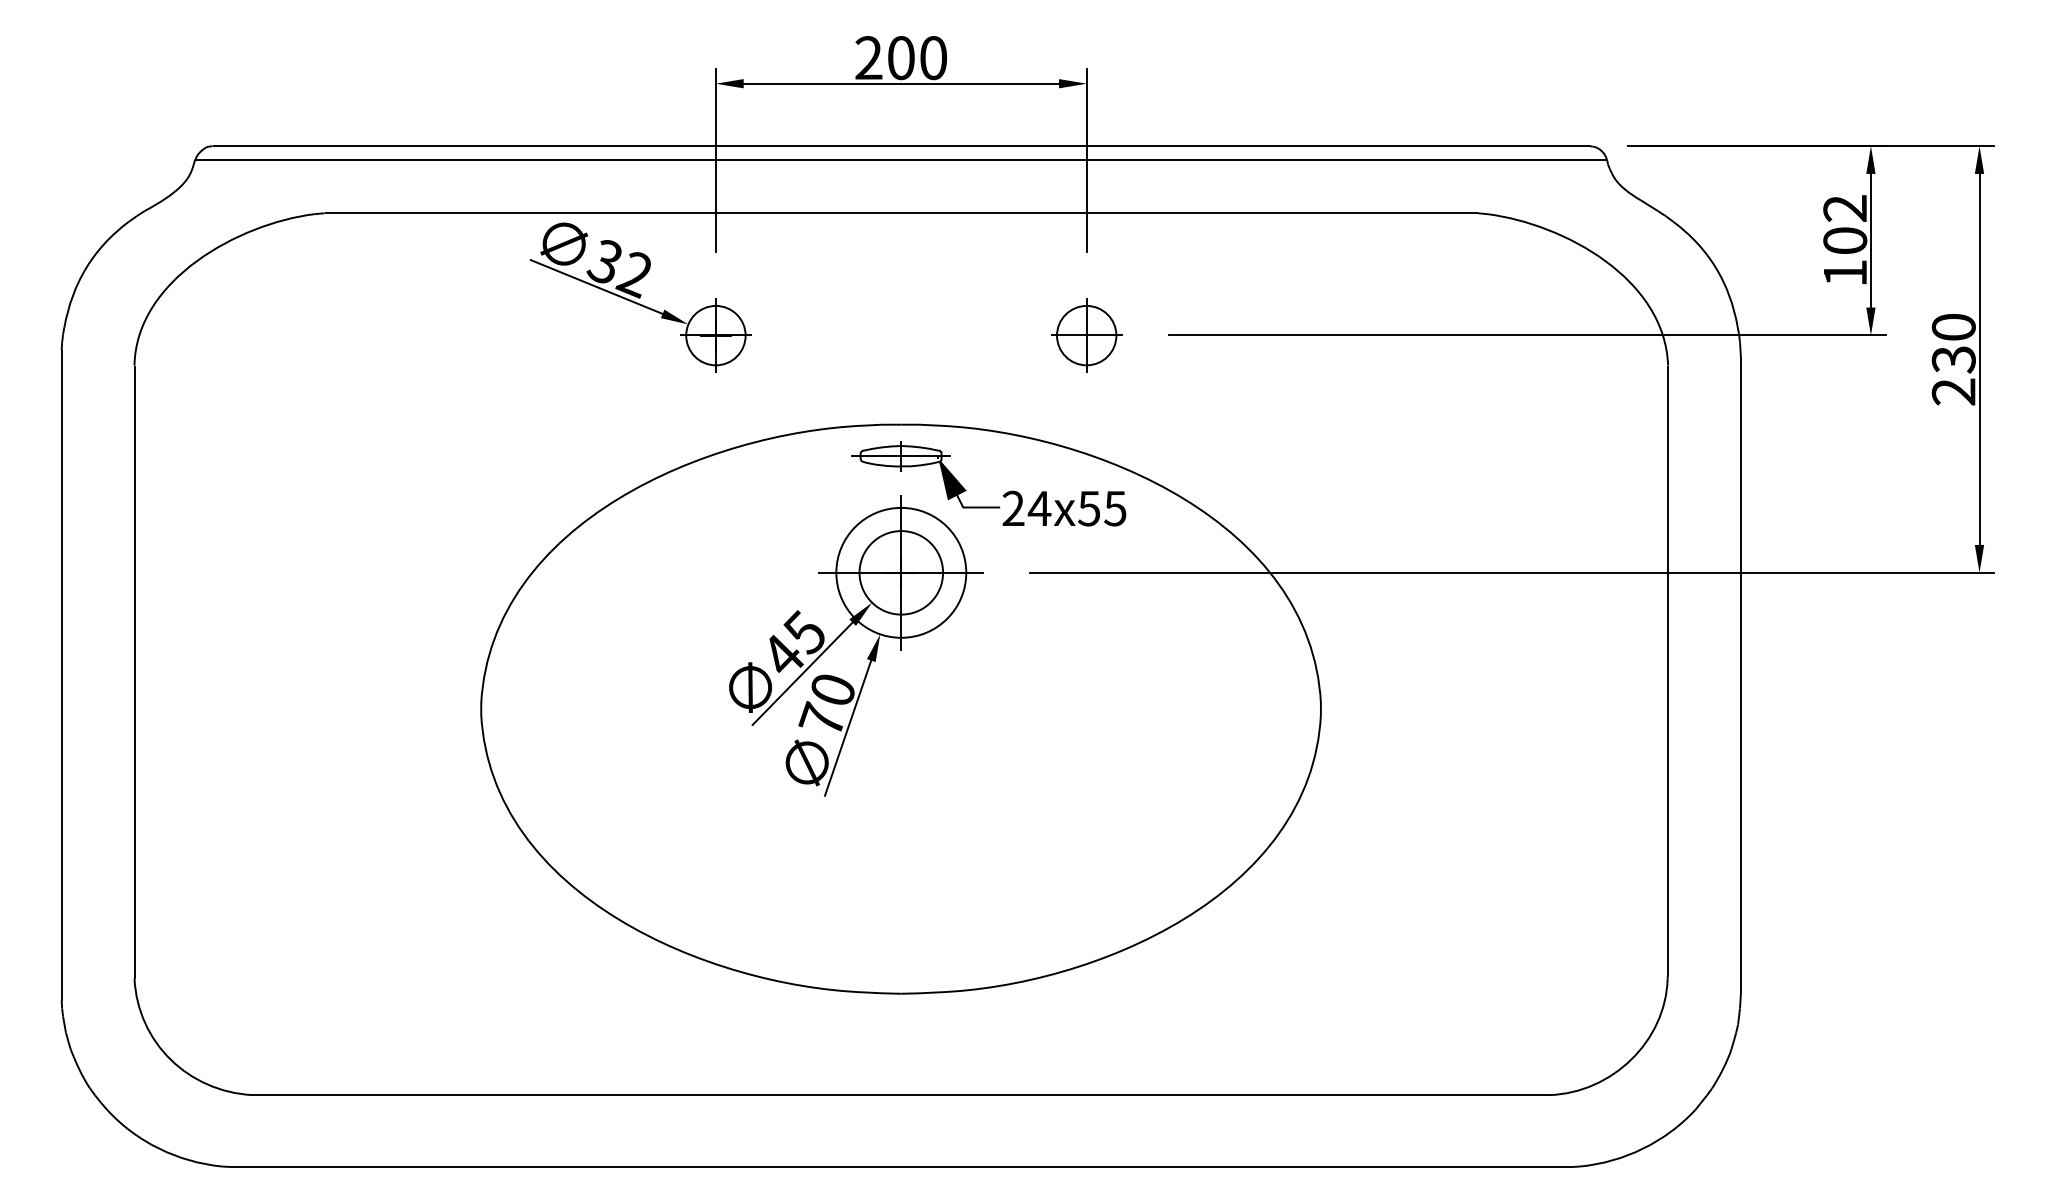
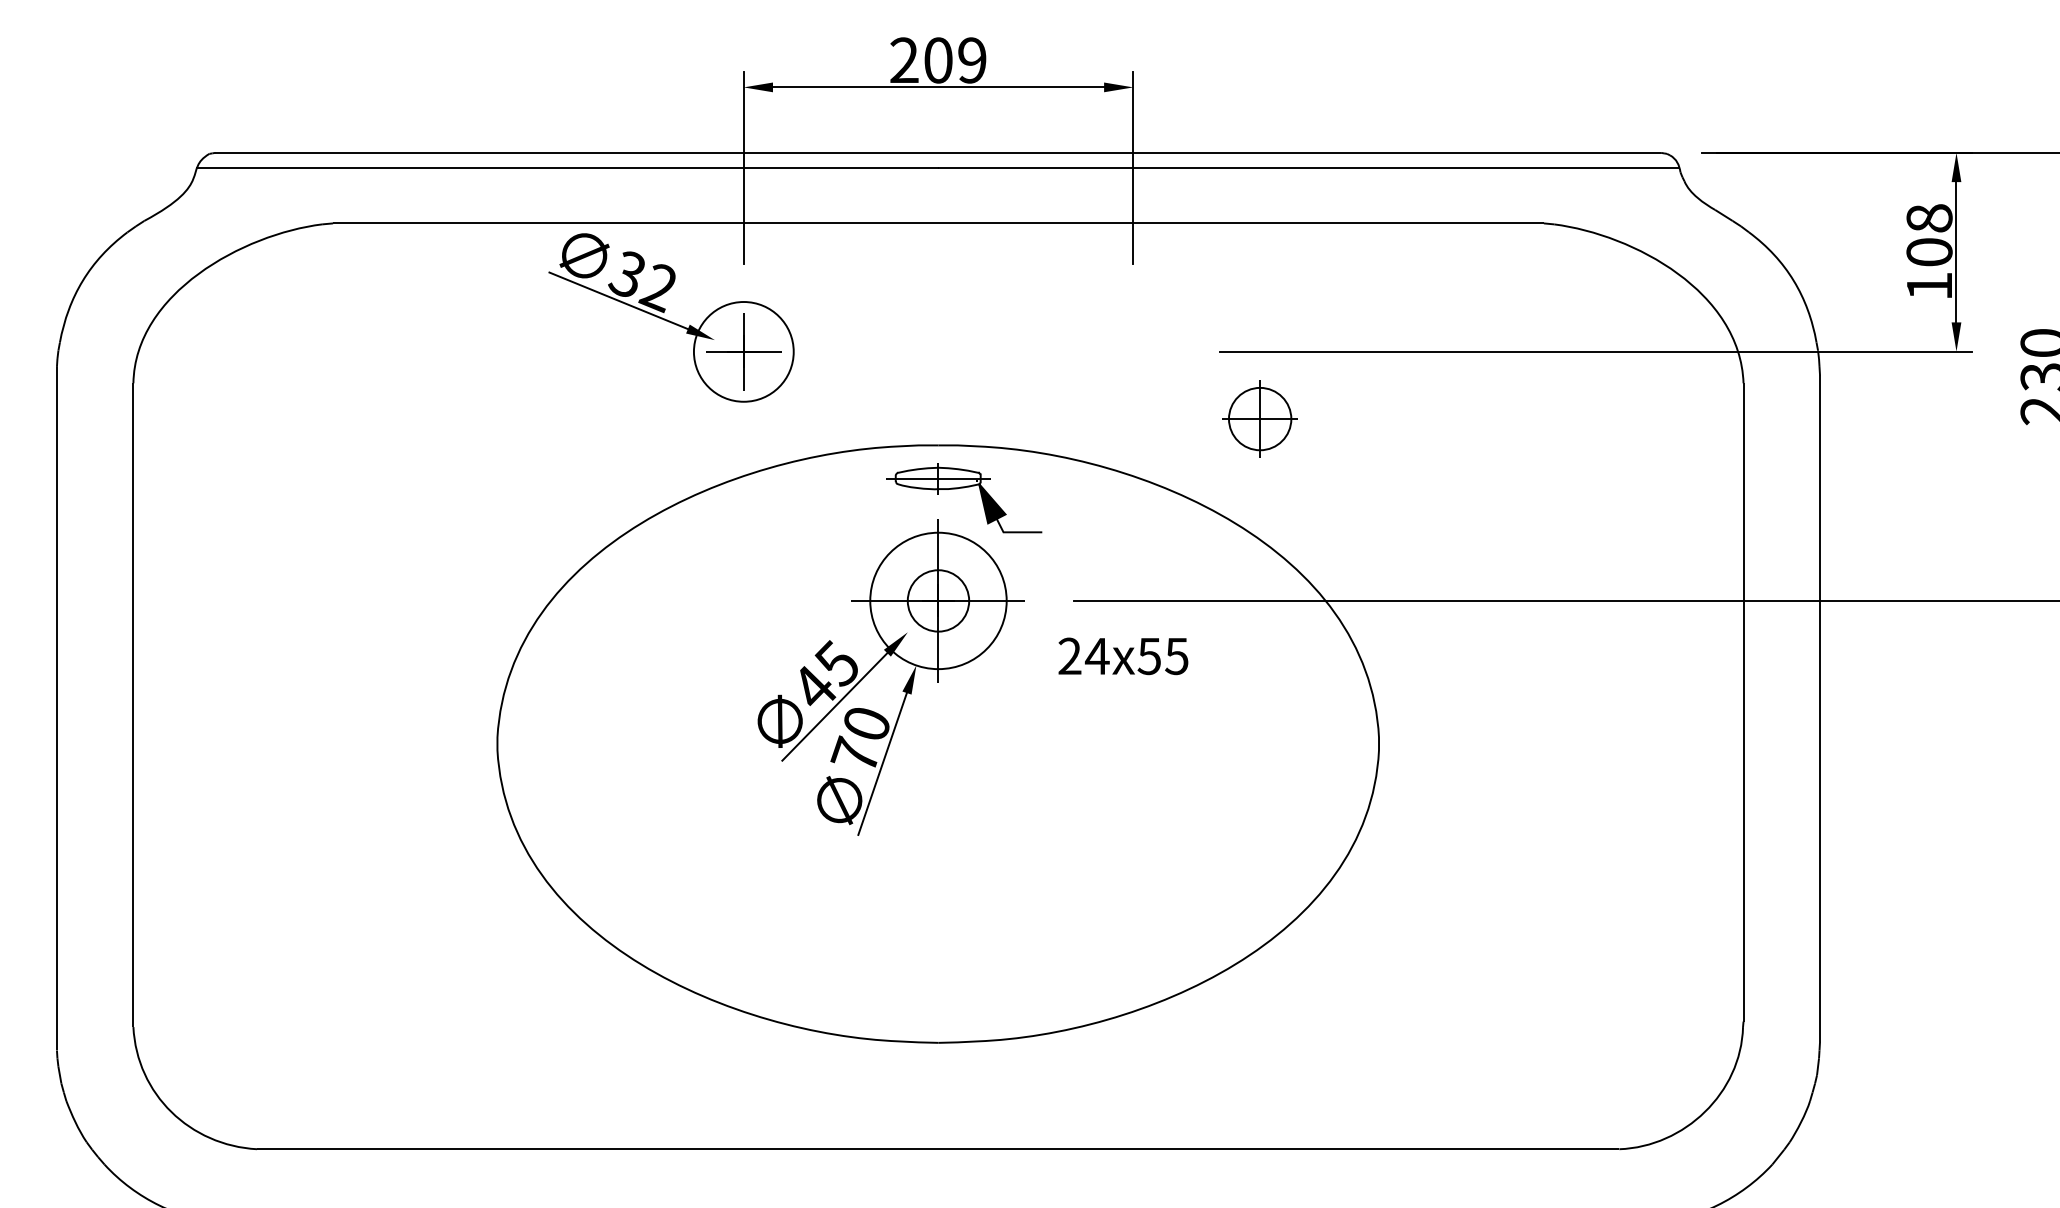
text: (933, 58) -> (972, 60), 200 -> 209
text: (1845, 208) -> (1929, 218), 102 -> 108
circle: (715, 335) -> (743, 351), size x1.6
part: (1086, 335) -> (1259, 418), moved
text: (1064, 508) -> (1123, 656), moved
circle: (901, 572) -> (938, 600), size x0.7

